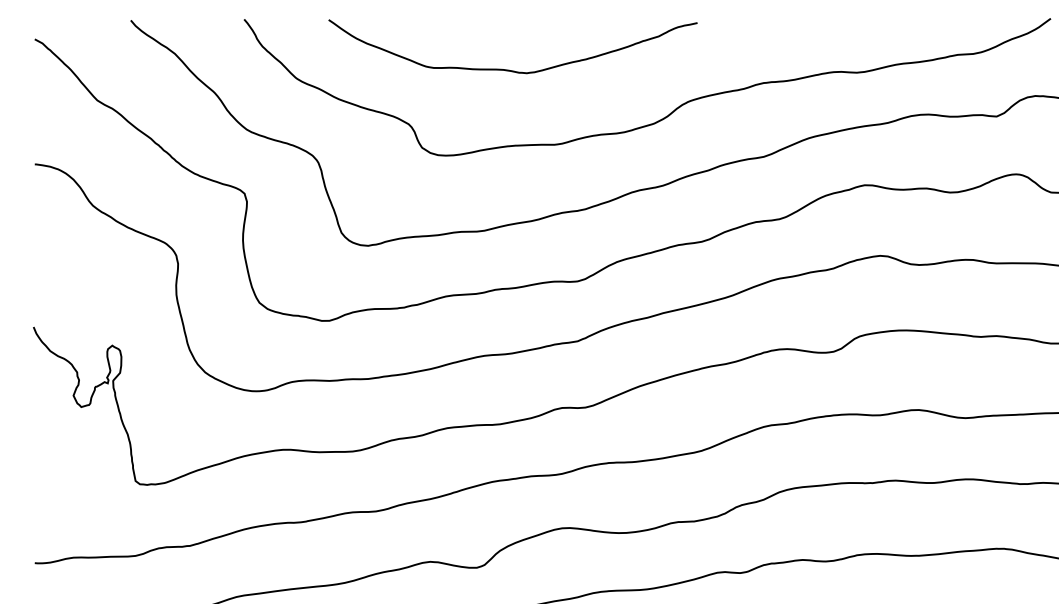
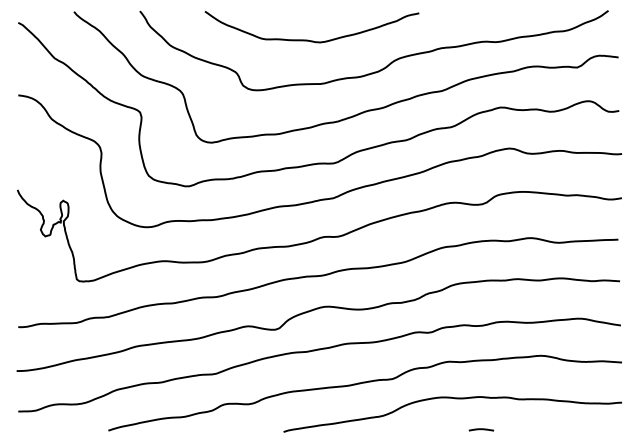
curve: (506, 68) -> (308, 39), moved

